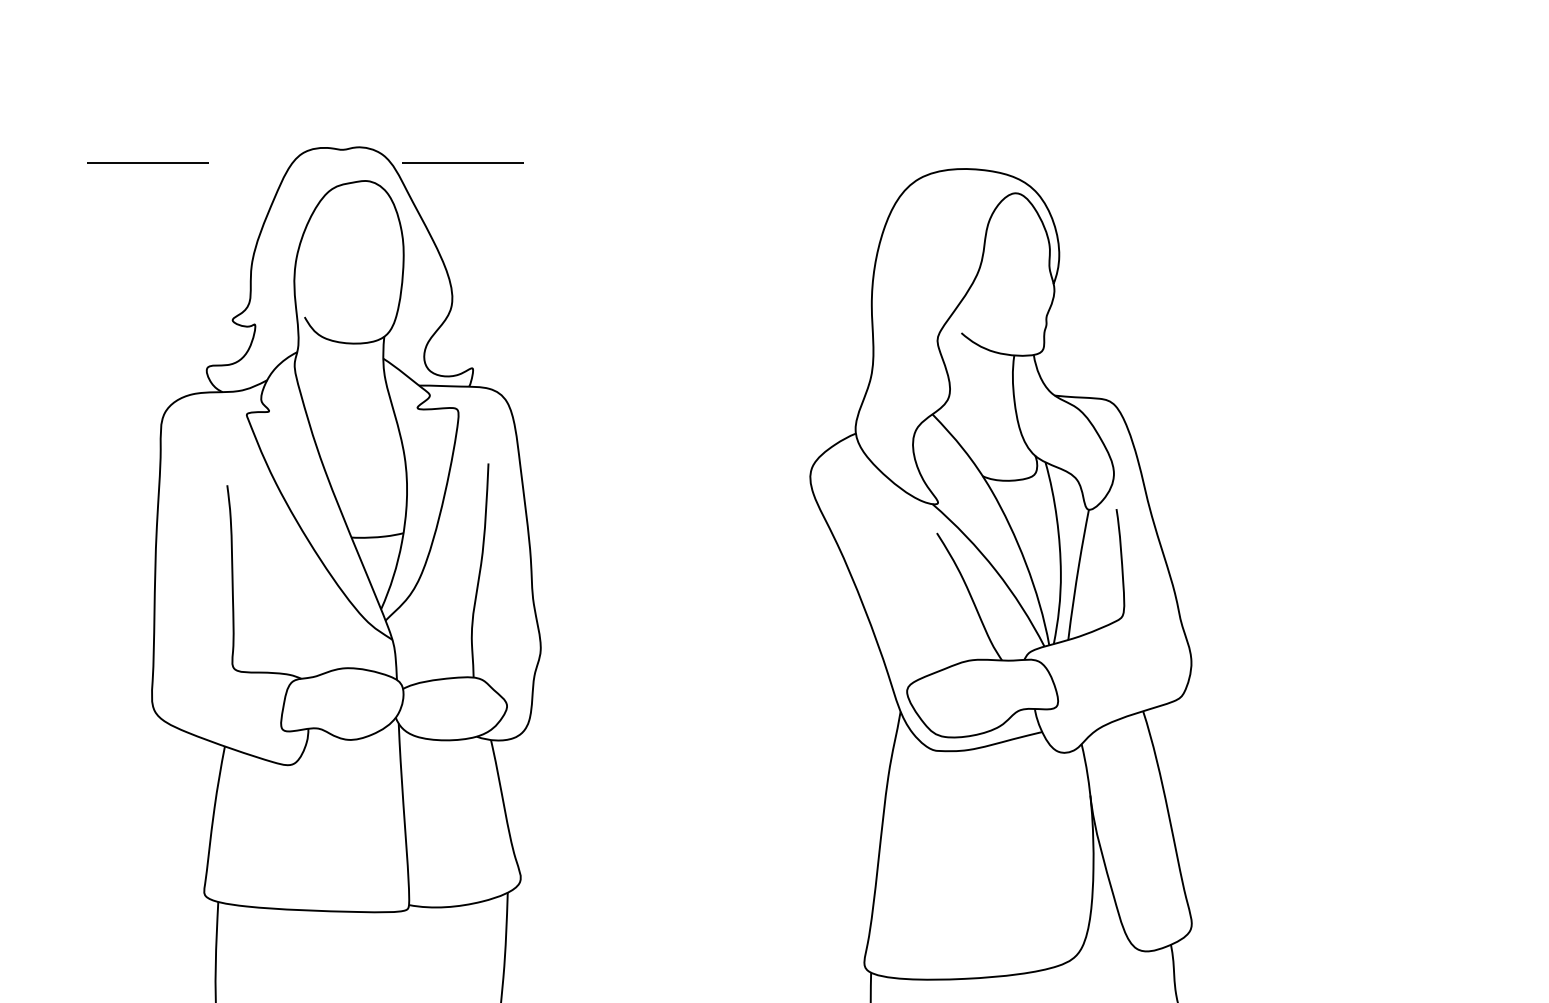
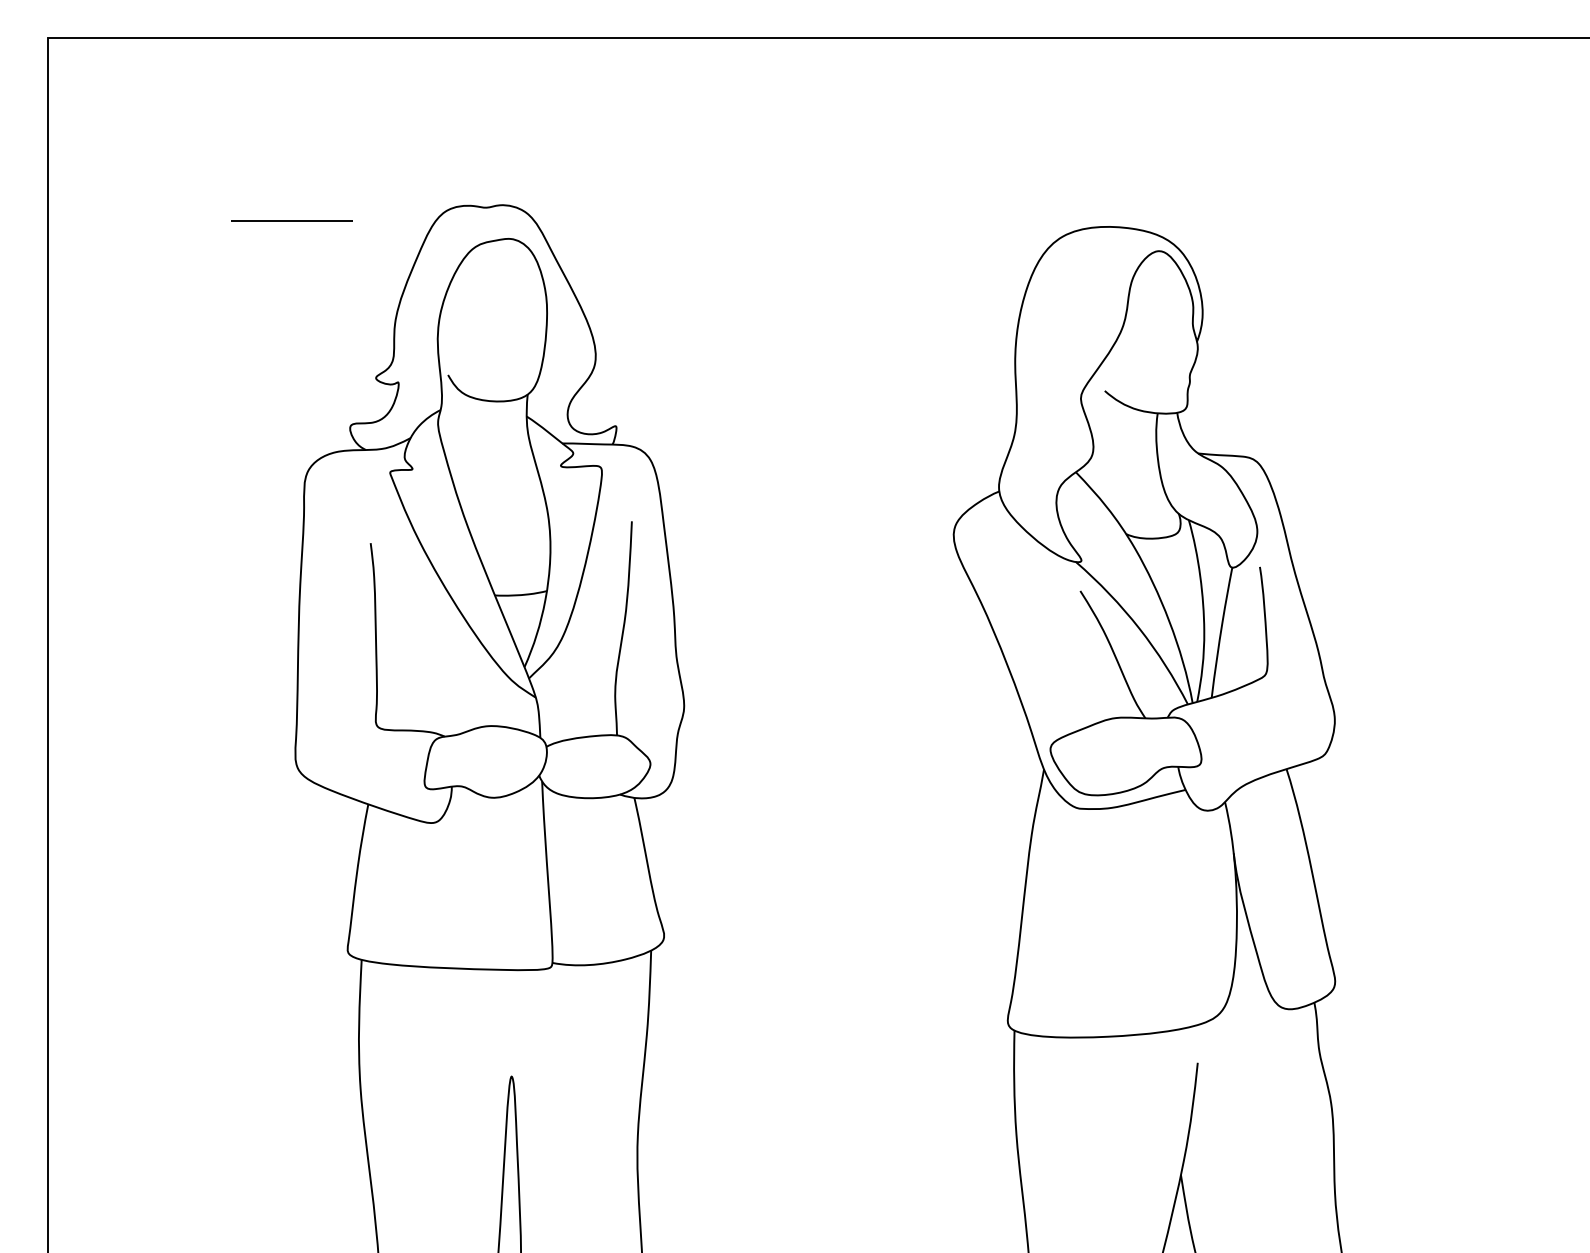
line: (463, 162) -> (606, 220), removed

